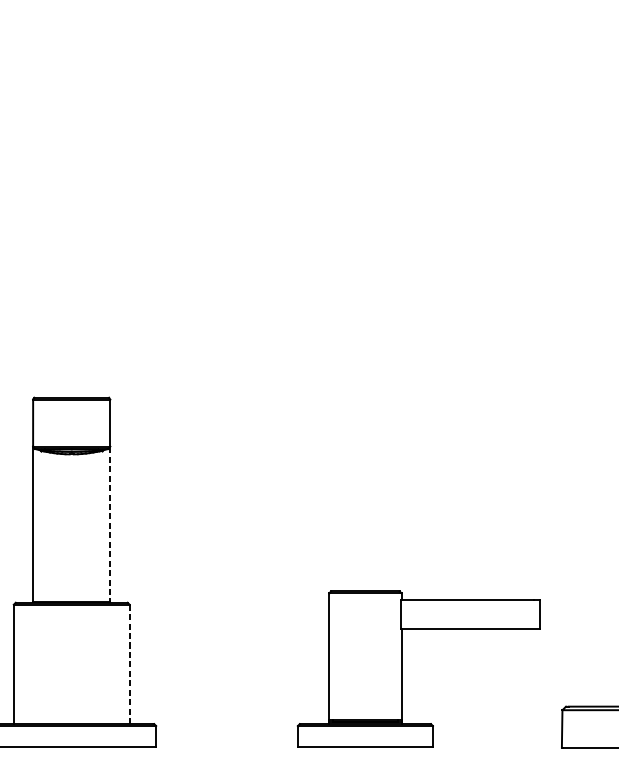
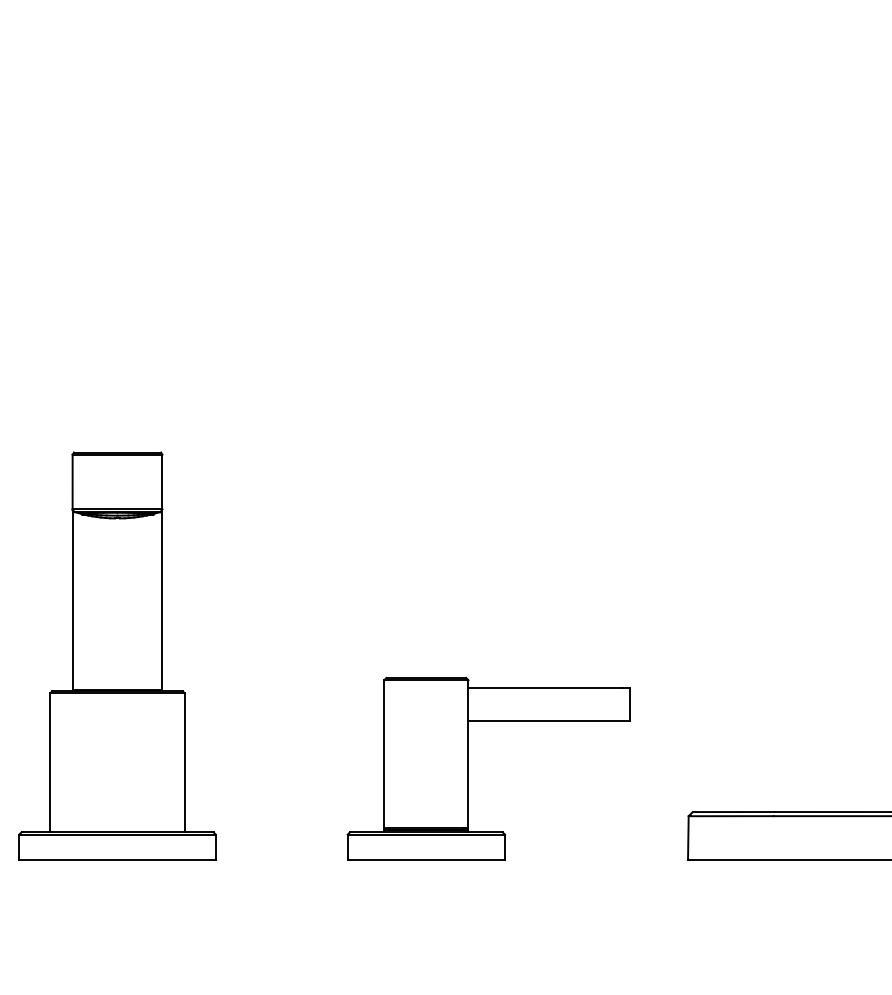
line: (110, 524) -> (162, 599), dashed -> solid
line: (129, 664) -> (184, 763), dashed -> solid
part: (401, 669) -> (468, 768), moved

